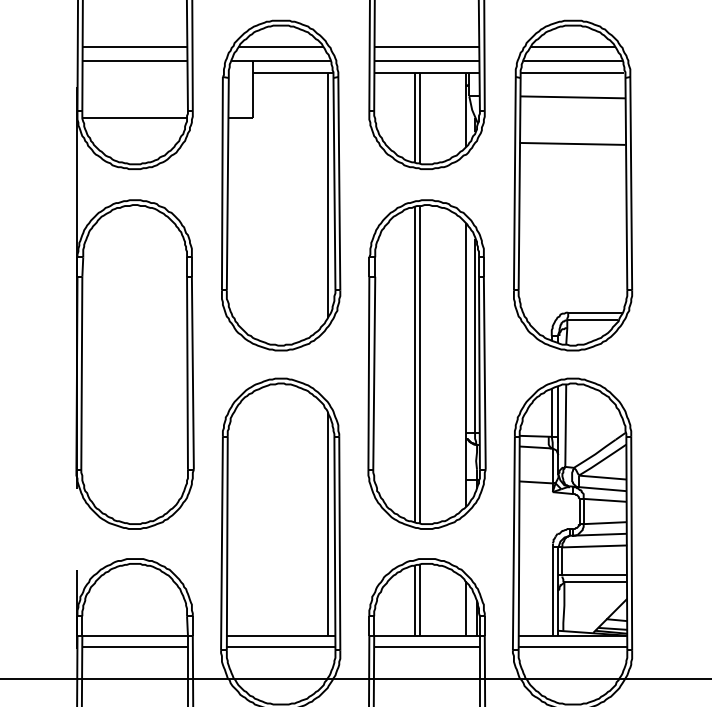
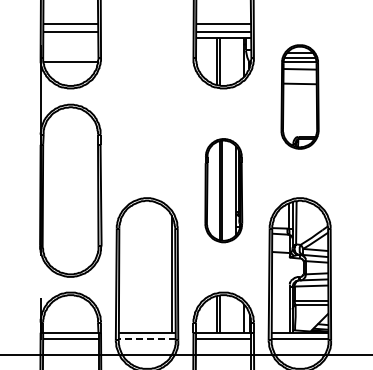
part: (281, 184) -> (147, 96), removed
part: (571, 184) -> (299, 96), size x0.6
part: (426, 364) -> (223, 190), size x0.6
line: (279, 646) -> (146, 338), solid -> dashed

